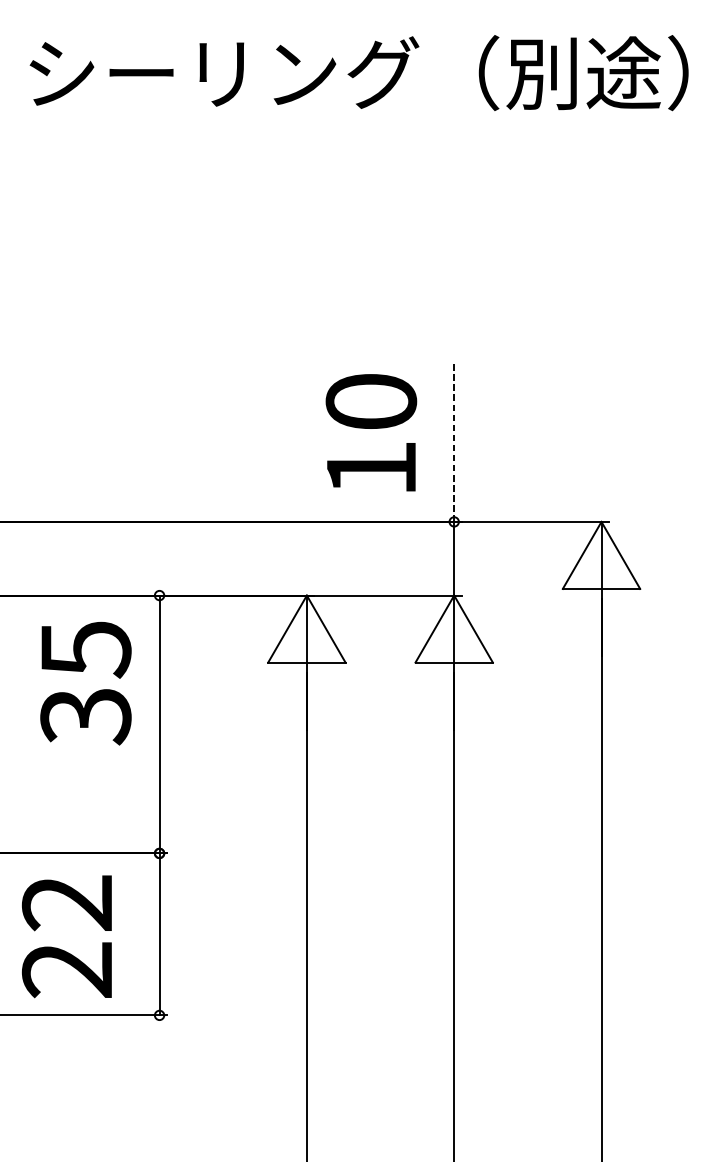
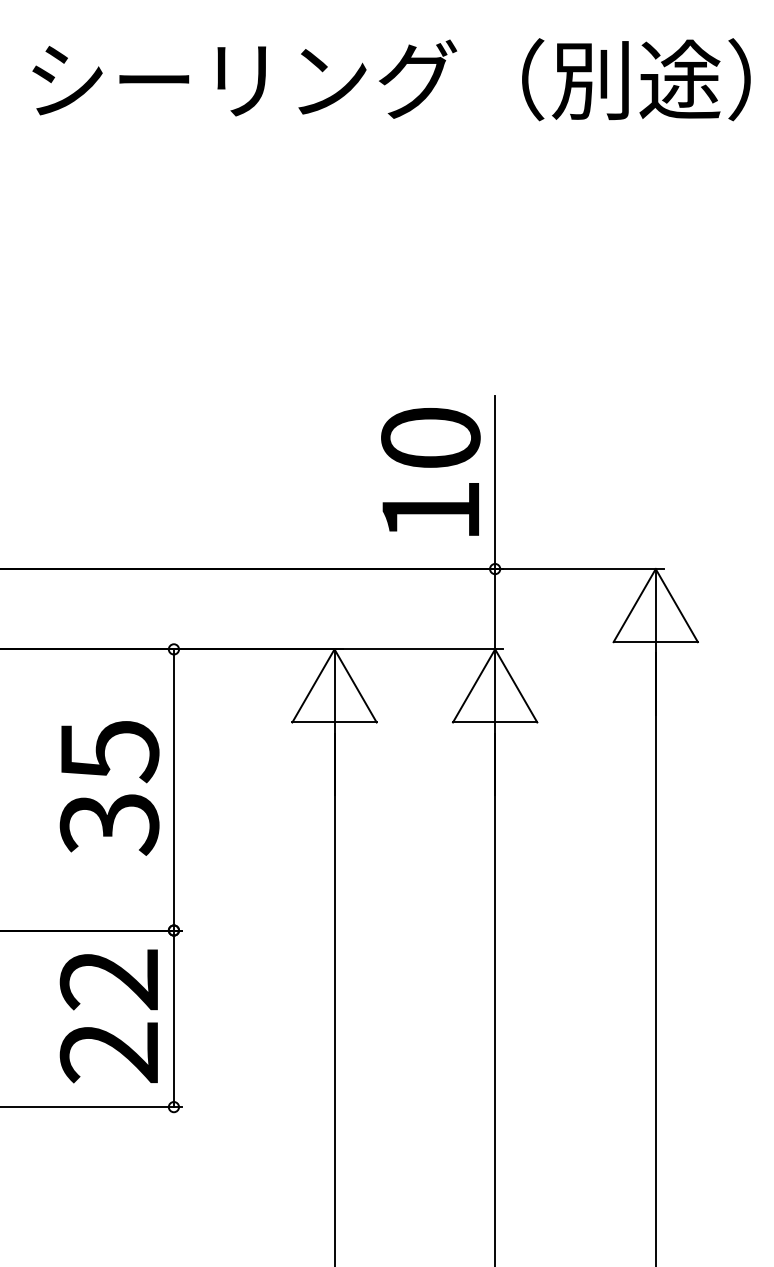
text: (371, 432) -> (430, 471), moved
line: (454, 442) -> (495, 482), dashed -> solid
text: (85, 683) -> (109, 788), moved
text: (66, 936) -> (108, 1016), moved

